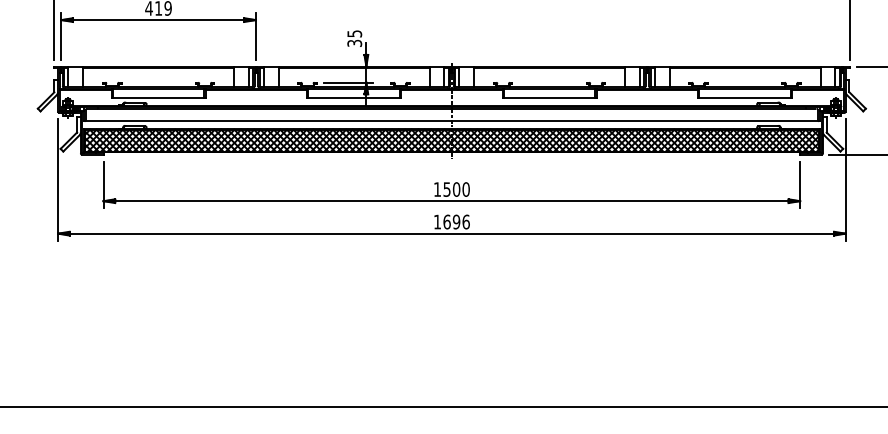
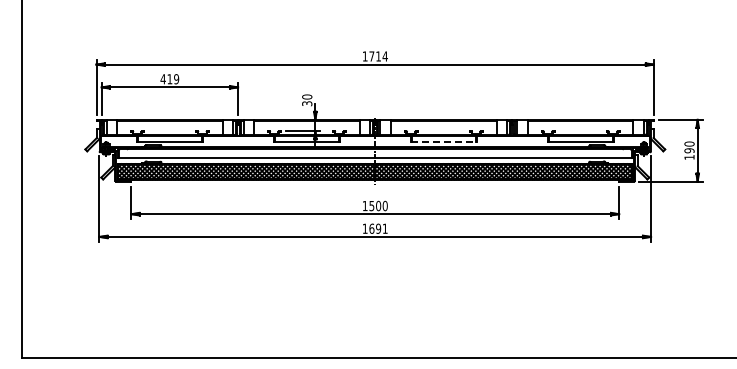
text: (355, 33) -> (307, 96), 35 -> 30
line: (550, 97) -> (444, 141), solid -> dashed
text: (465, 221) -> (384, 228), 1696 -> 1691

